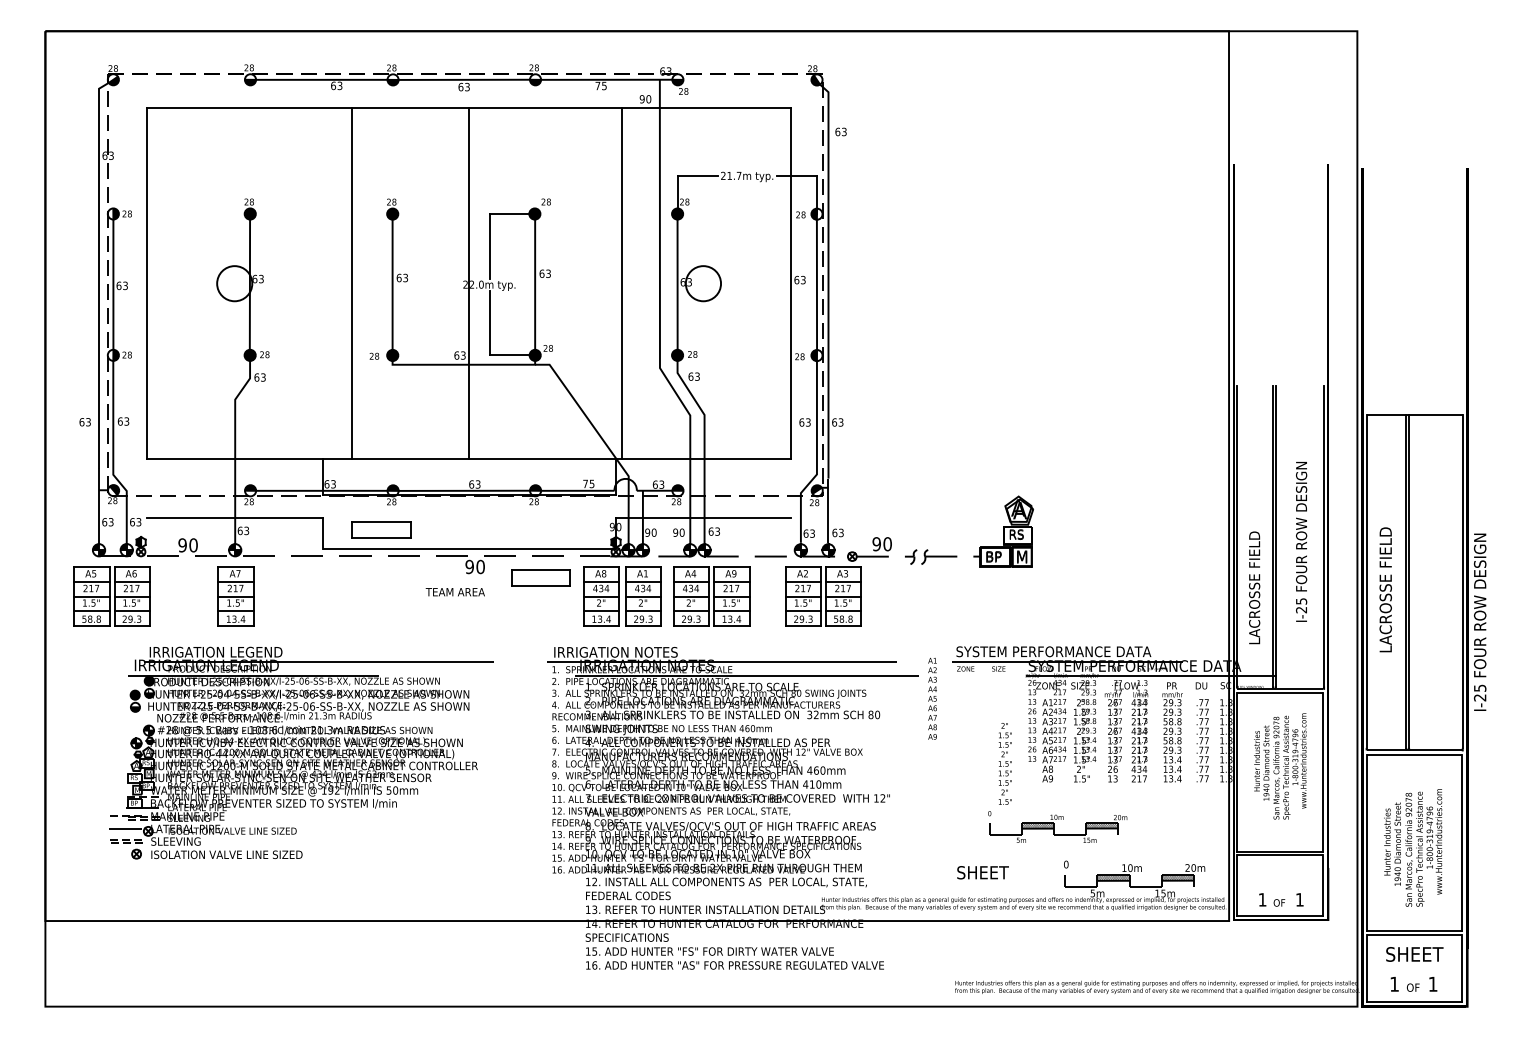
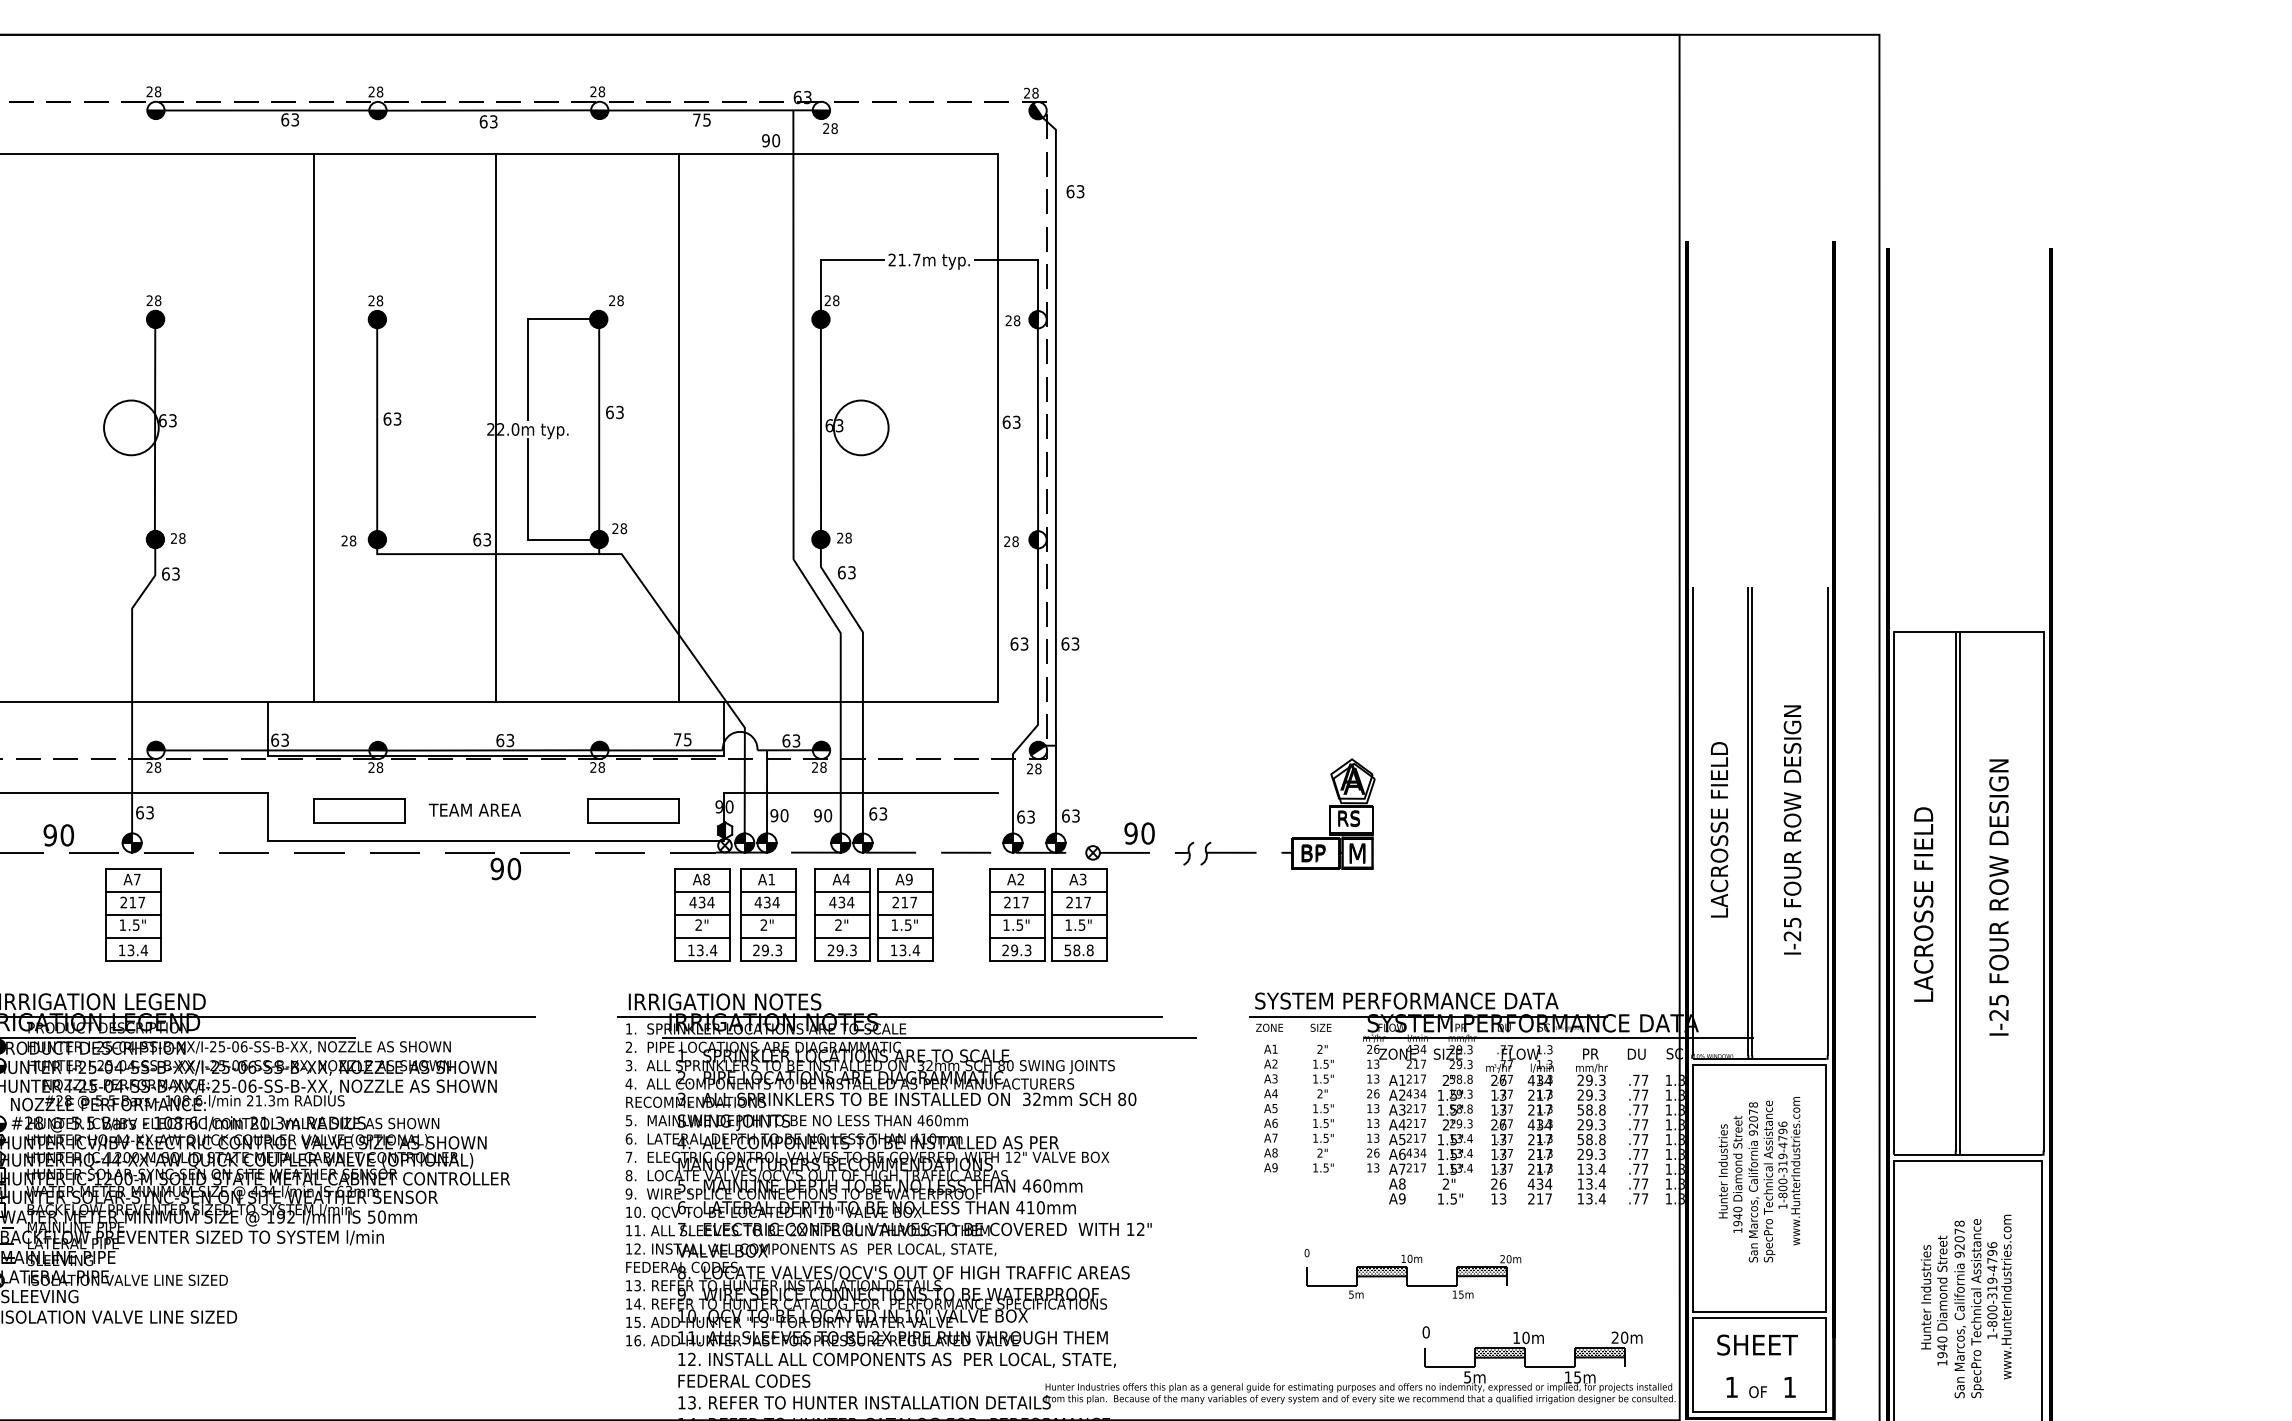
line: (622, 283) -> (679, 427), moved
part: (540, 577) -> (632, 810), moved
text: (1254, 587) -> (1719, 829), moved
text: (454, 592) -> (473, 810), moved
text: (1480, 621) -> (1999, 896), moved
text: (932, 698) -> (1270, 1108), moved
text: (1004, 763) -> (1322, 1108), moved
text: (982, 872) -> (1756, 1344), moved

